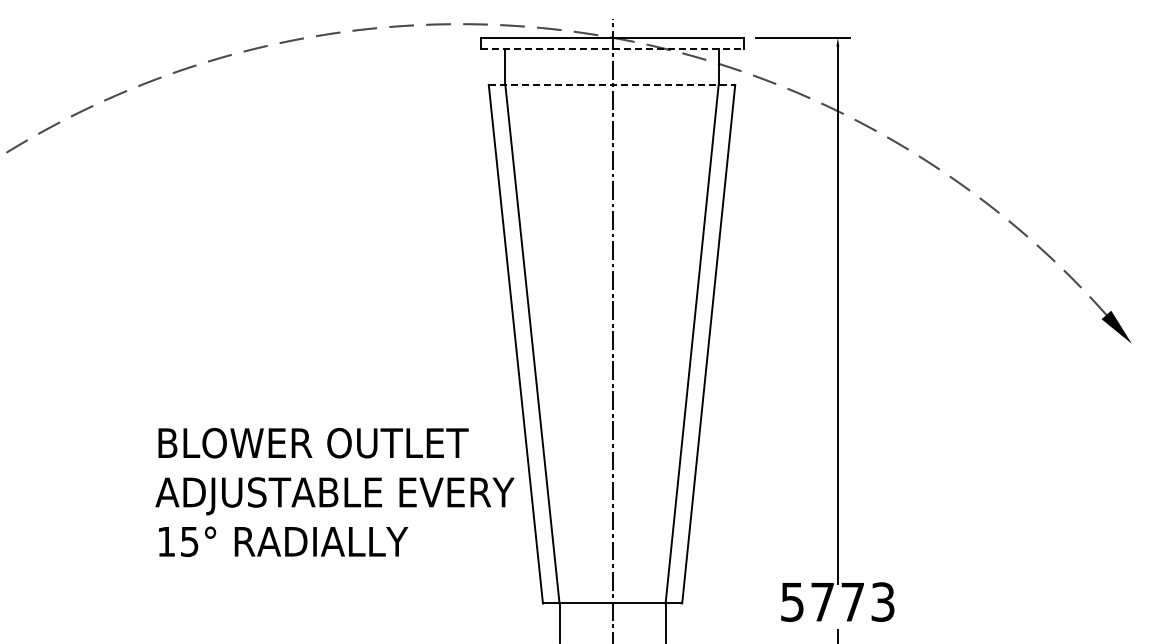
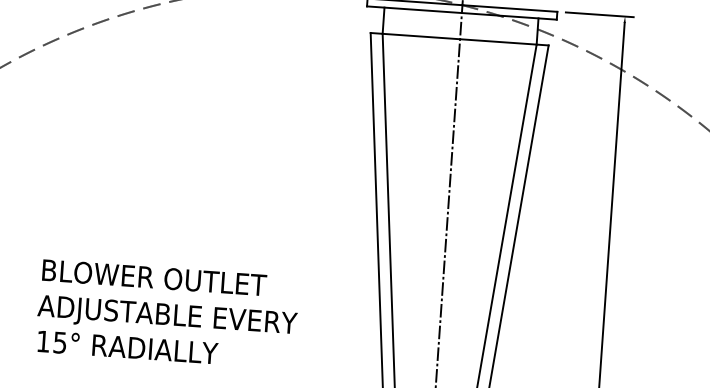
line: (613, 48) -> (462, 13), dashed -> solid
line: (612, 84) -> (460, 38), dashed -> solid
text: (334, 492) -> (167, 314), moved

